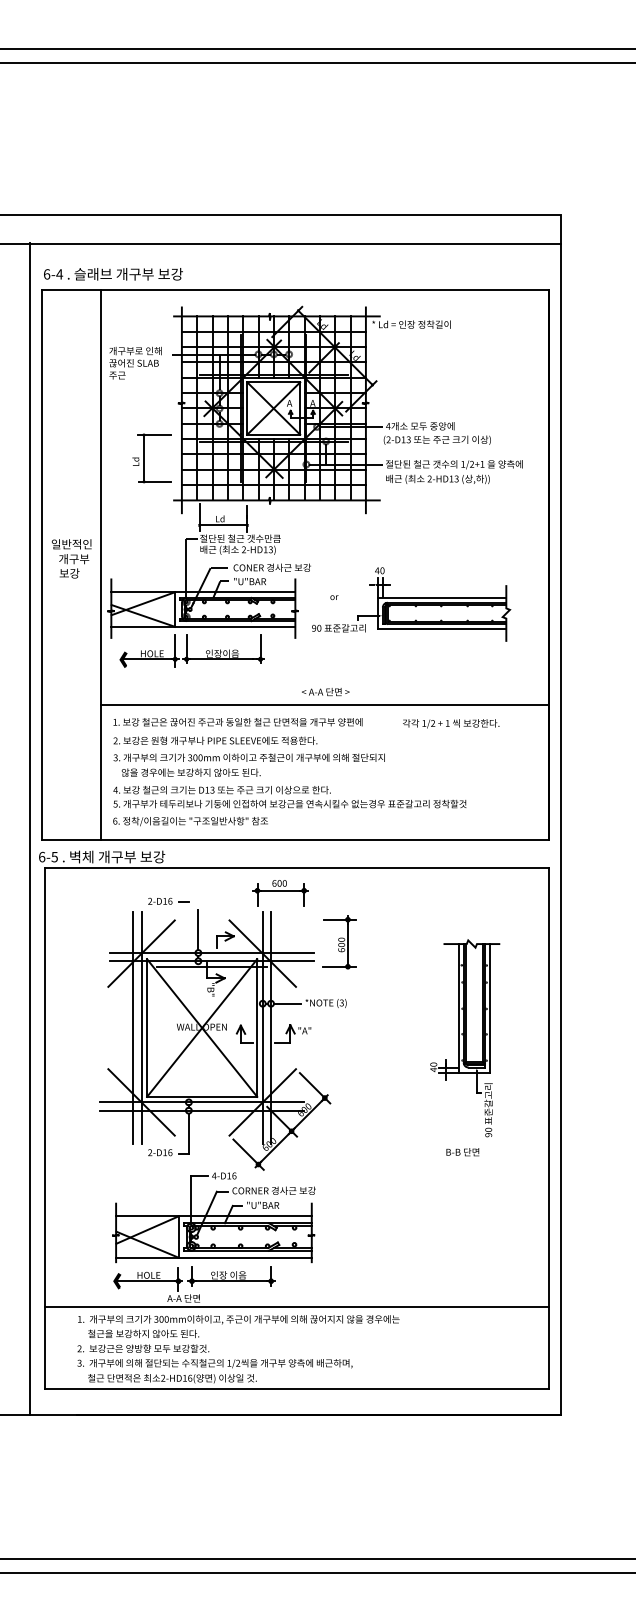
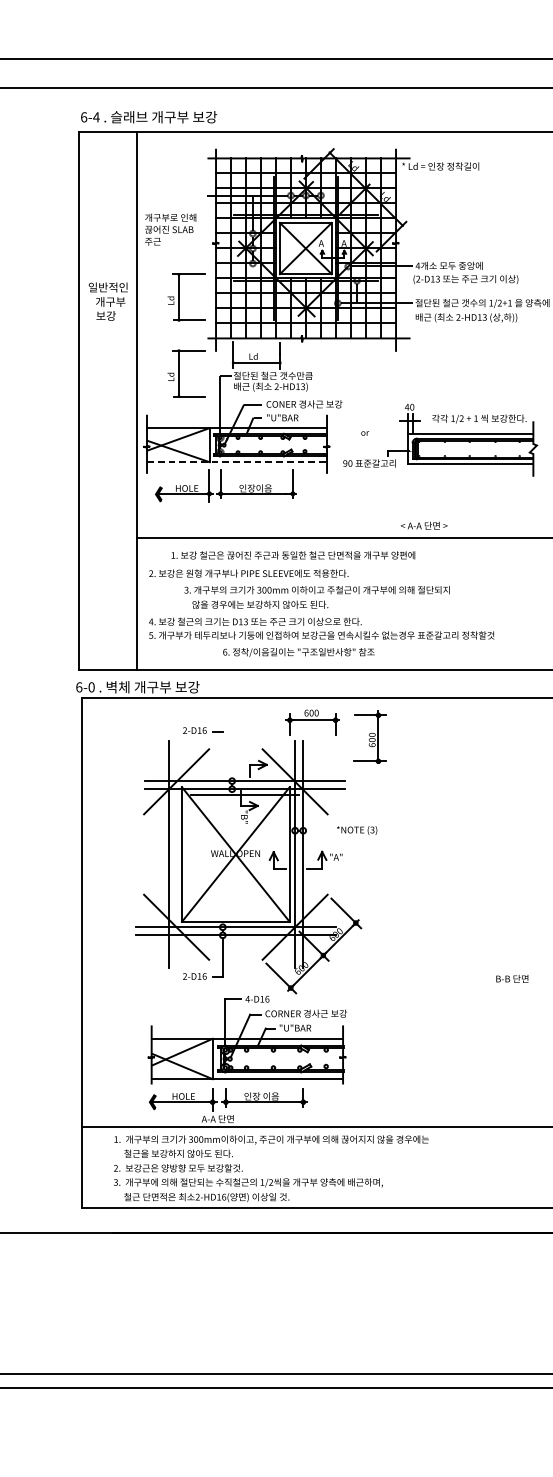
text: (135, 362) -> (170, 228), moved
part: (144, 536) -> (179, 373), added
text: (71, 558) -> (108, 301), moved
line: (203, 626) -> (237, 461), solid -> dashed
text: (325, 692) -> (423, 526), moved
text: (237, 722) -> (292, 555), moved
text: (451, 723) -> (479, 418), moved
text: (248, 764) -> (316, 596), moved
text: (190, 821) -> (298, 652), moved
line: (29, 829) -> (66, 660), removed
text: (54, 856) -> (91, 686), 6-5 -> 6-0
line: (198, 929) -> (232, 758), removed
part: (339, 942) -> (370, 737), moved
line: (286, 1003) -> (318, 830), removed
line: (141, 1027) -> (176, 854), removed
part: (465, 1038) -> (493, 864), removed
text: (462, 1152) -> (512, 979), moved

